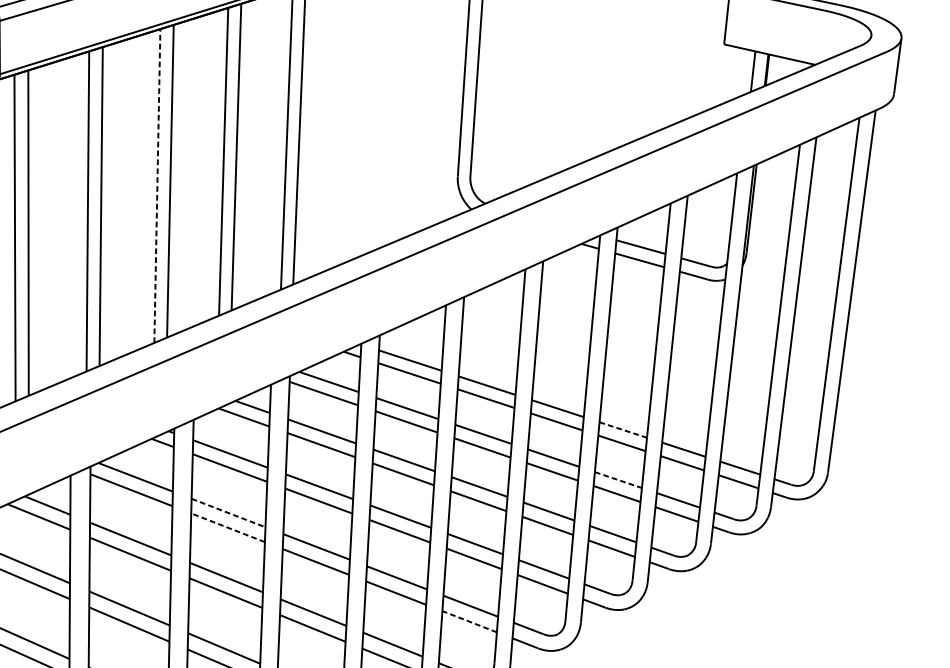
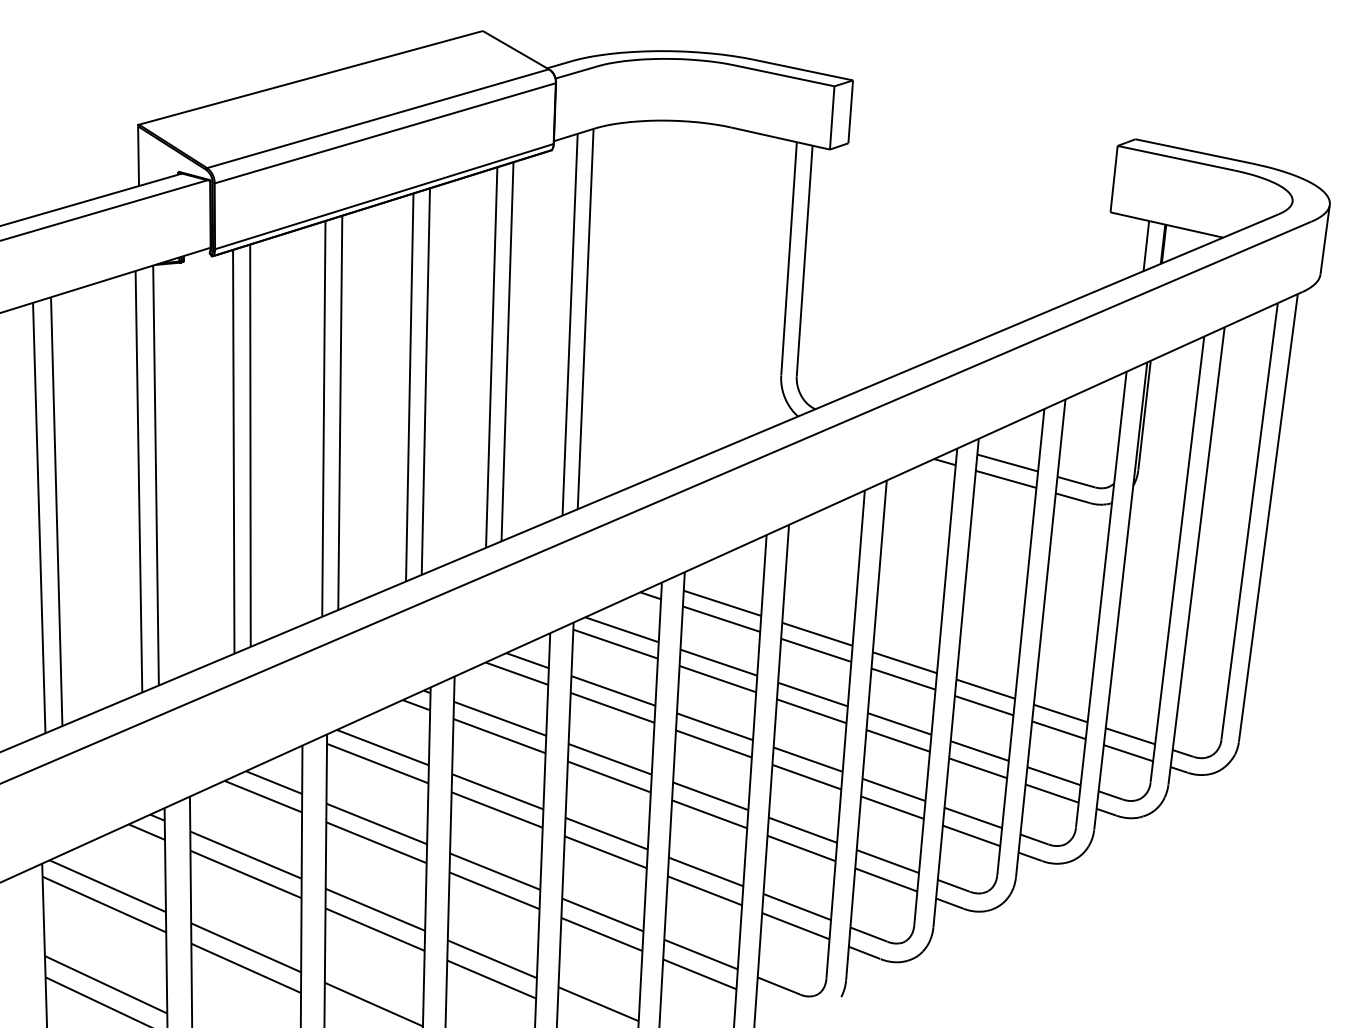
line: (157, 186) -> (409, 387), dashed -> solid
line: (623, 430) -> (985, 689), dashed -> solid
line: (618, 480) -> (979, 751), dashed -> solid
line: (228, 512) -> (497, 791), dashed -> solid
line: (228, 528) -> (497, 810), dashed -> solid
line: (469, 621) -> (795, 926), dashed -> solid

